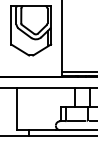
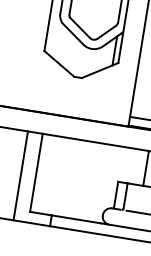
line: (9, 111) -> (21, 174), added

